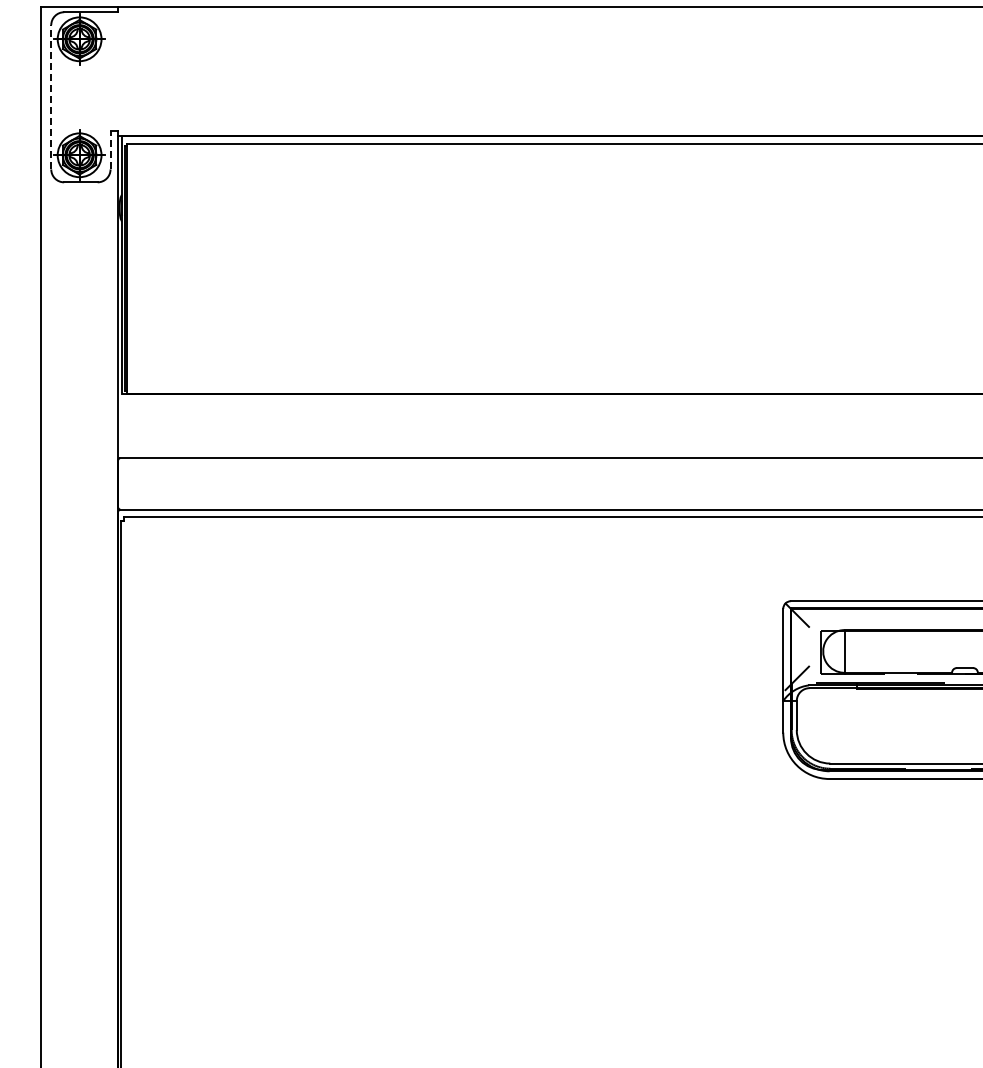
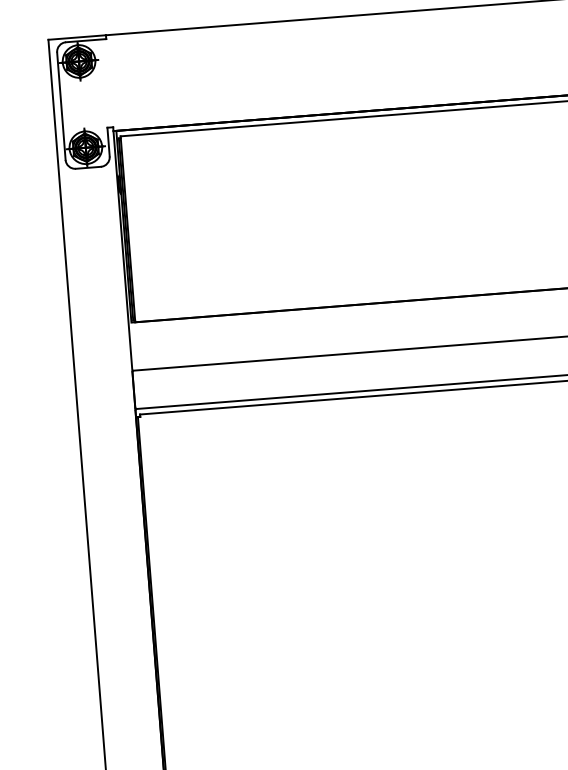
line: (51, 96) -> (61, 105), dashed -> solid
line: (110, 149) -> (108, 141), dashed -> solid

